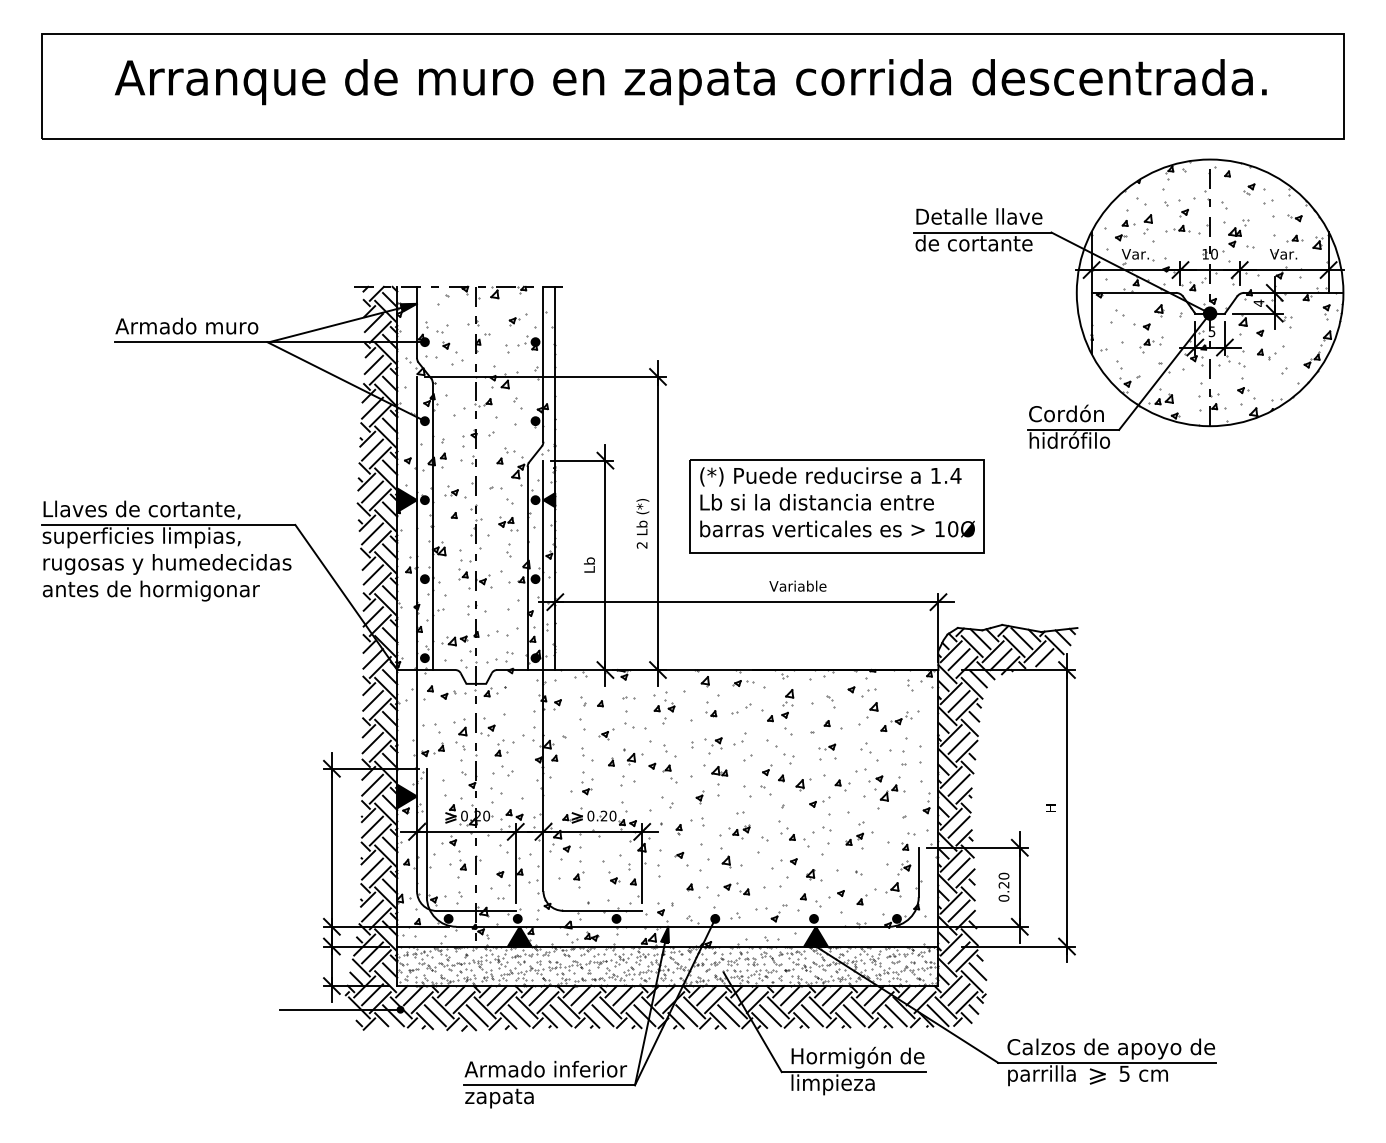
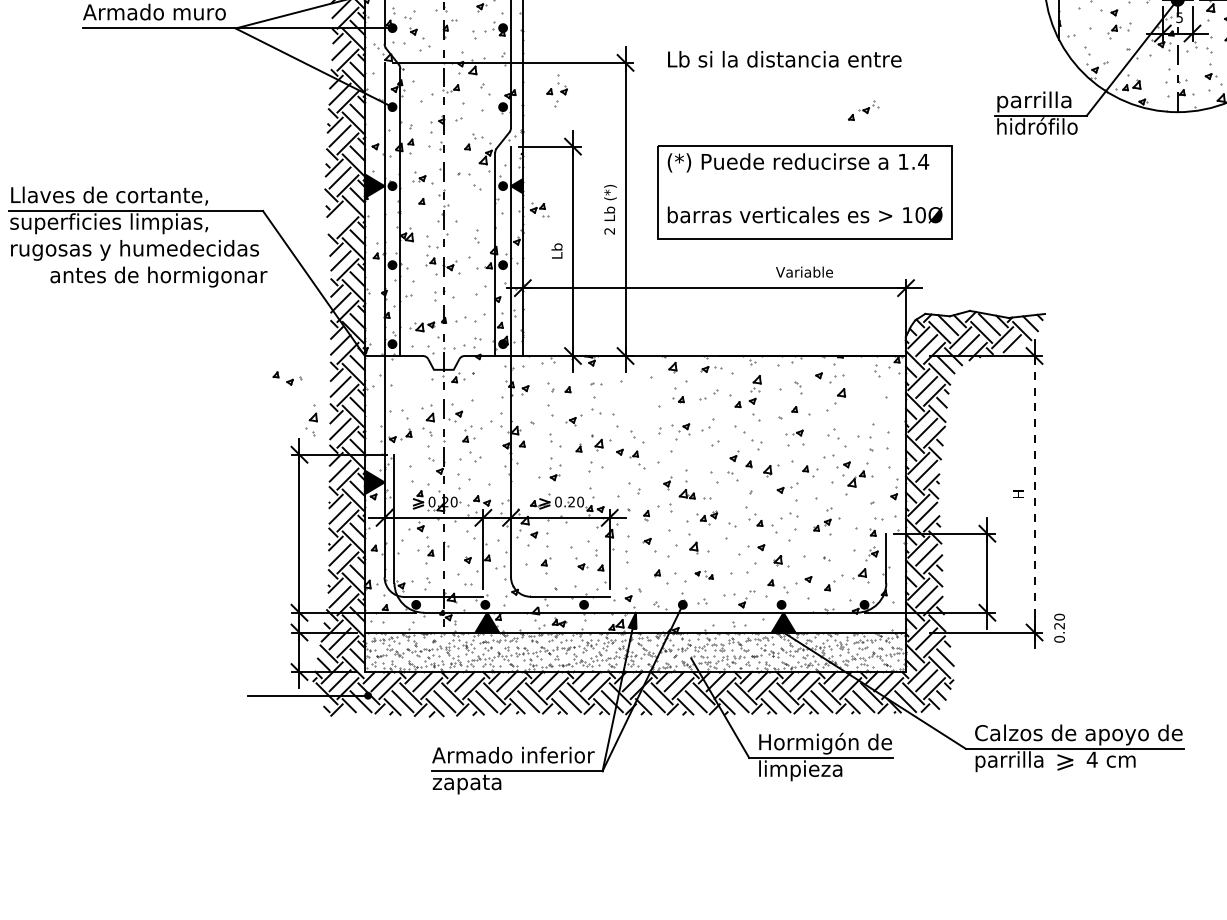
text: (1066, 415) -> (1034, 101), Cordón -> parrilla
text: (816, 502) -> (784, 59), moved
part: (508, 523) -> (540, 209), moved
line: (372, 533) -> (340, 219), removed
text: (797, 585) -> (804, 271), moved
text: (150, 590) -> (158, 276), moved
part: (441, 692) -> (287, 378), moved
part: (664, 707) -> (557, 90), moved
part: (896, 721) -> (864, 110), moved
part: (344, 734) -> (312, 420), added
part: (719, 771) -> (687, 494), moved
line: (1066, 808) -> (1034, 494), solid -> dashed
text: (1003, 886) -> (1059, 627), moved
part: (736, 888) -> (704, 574), size x0.7
text: (1124, 1073) -> (1092, 759), 5 -> 4

